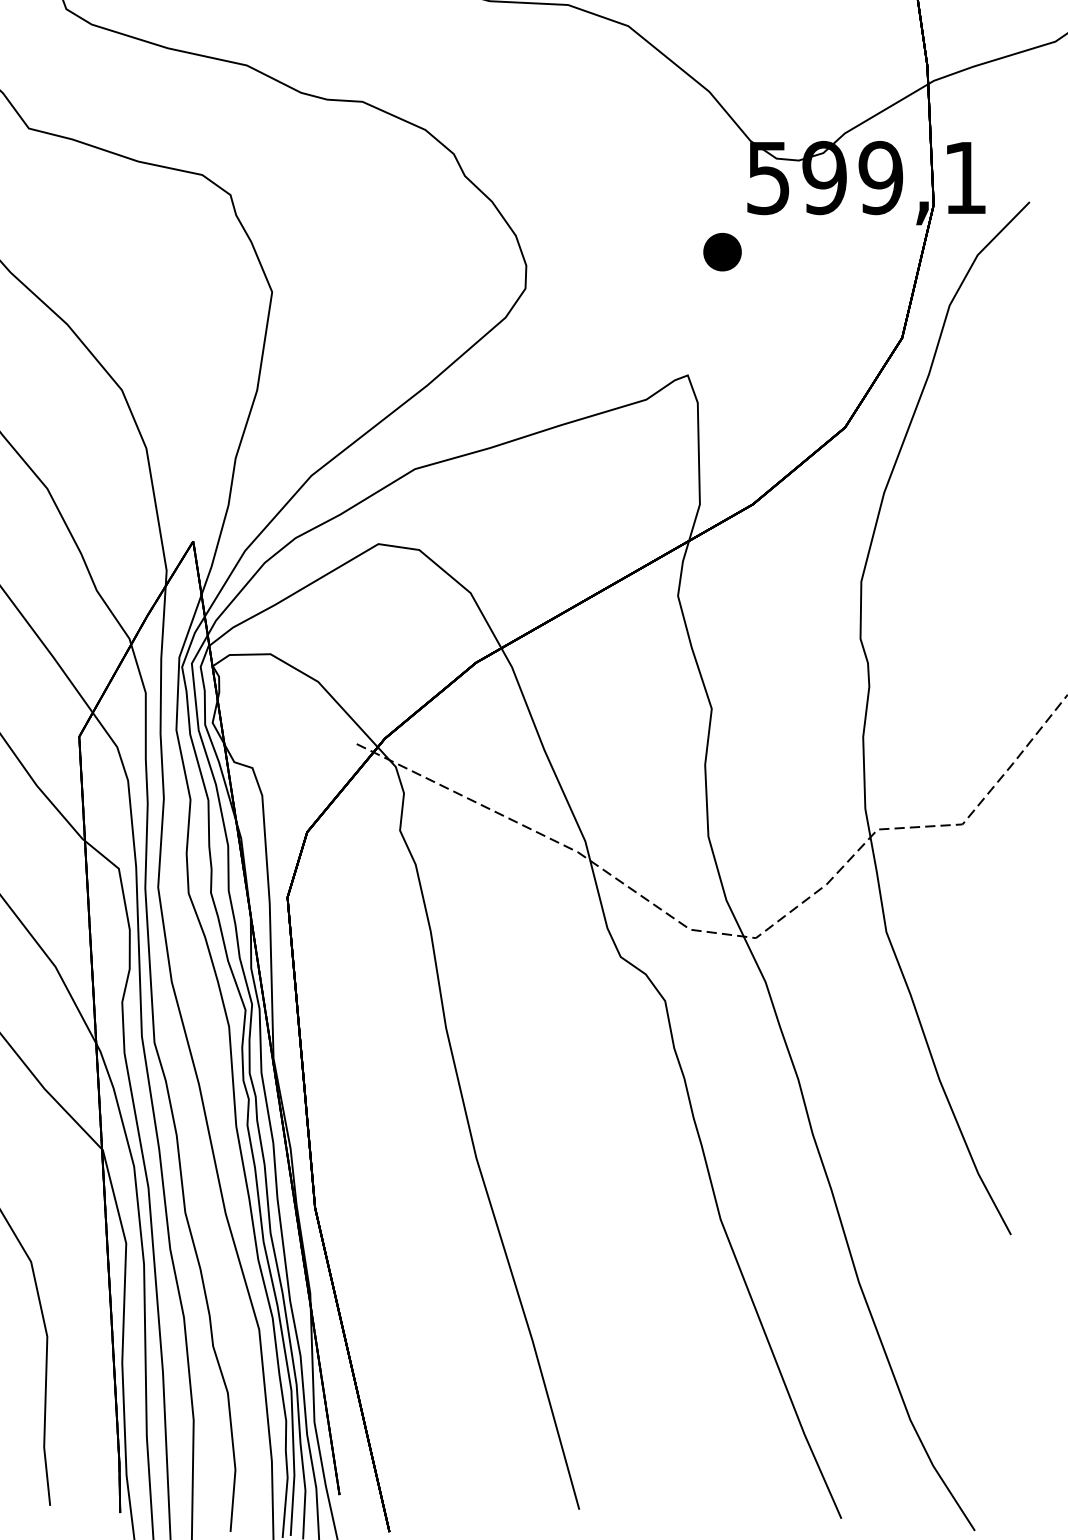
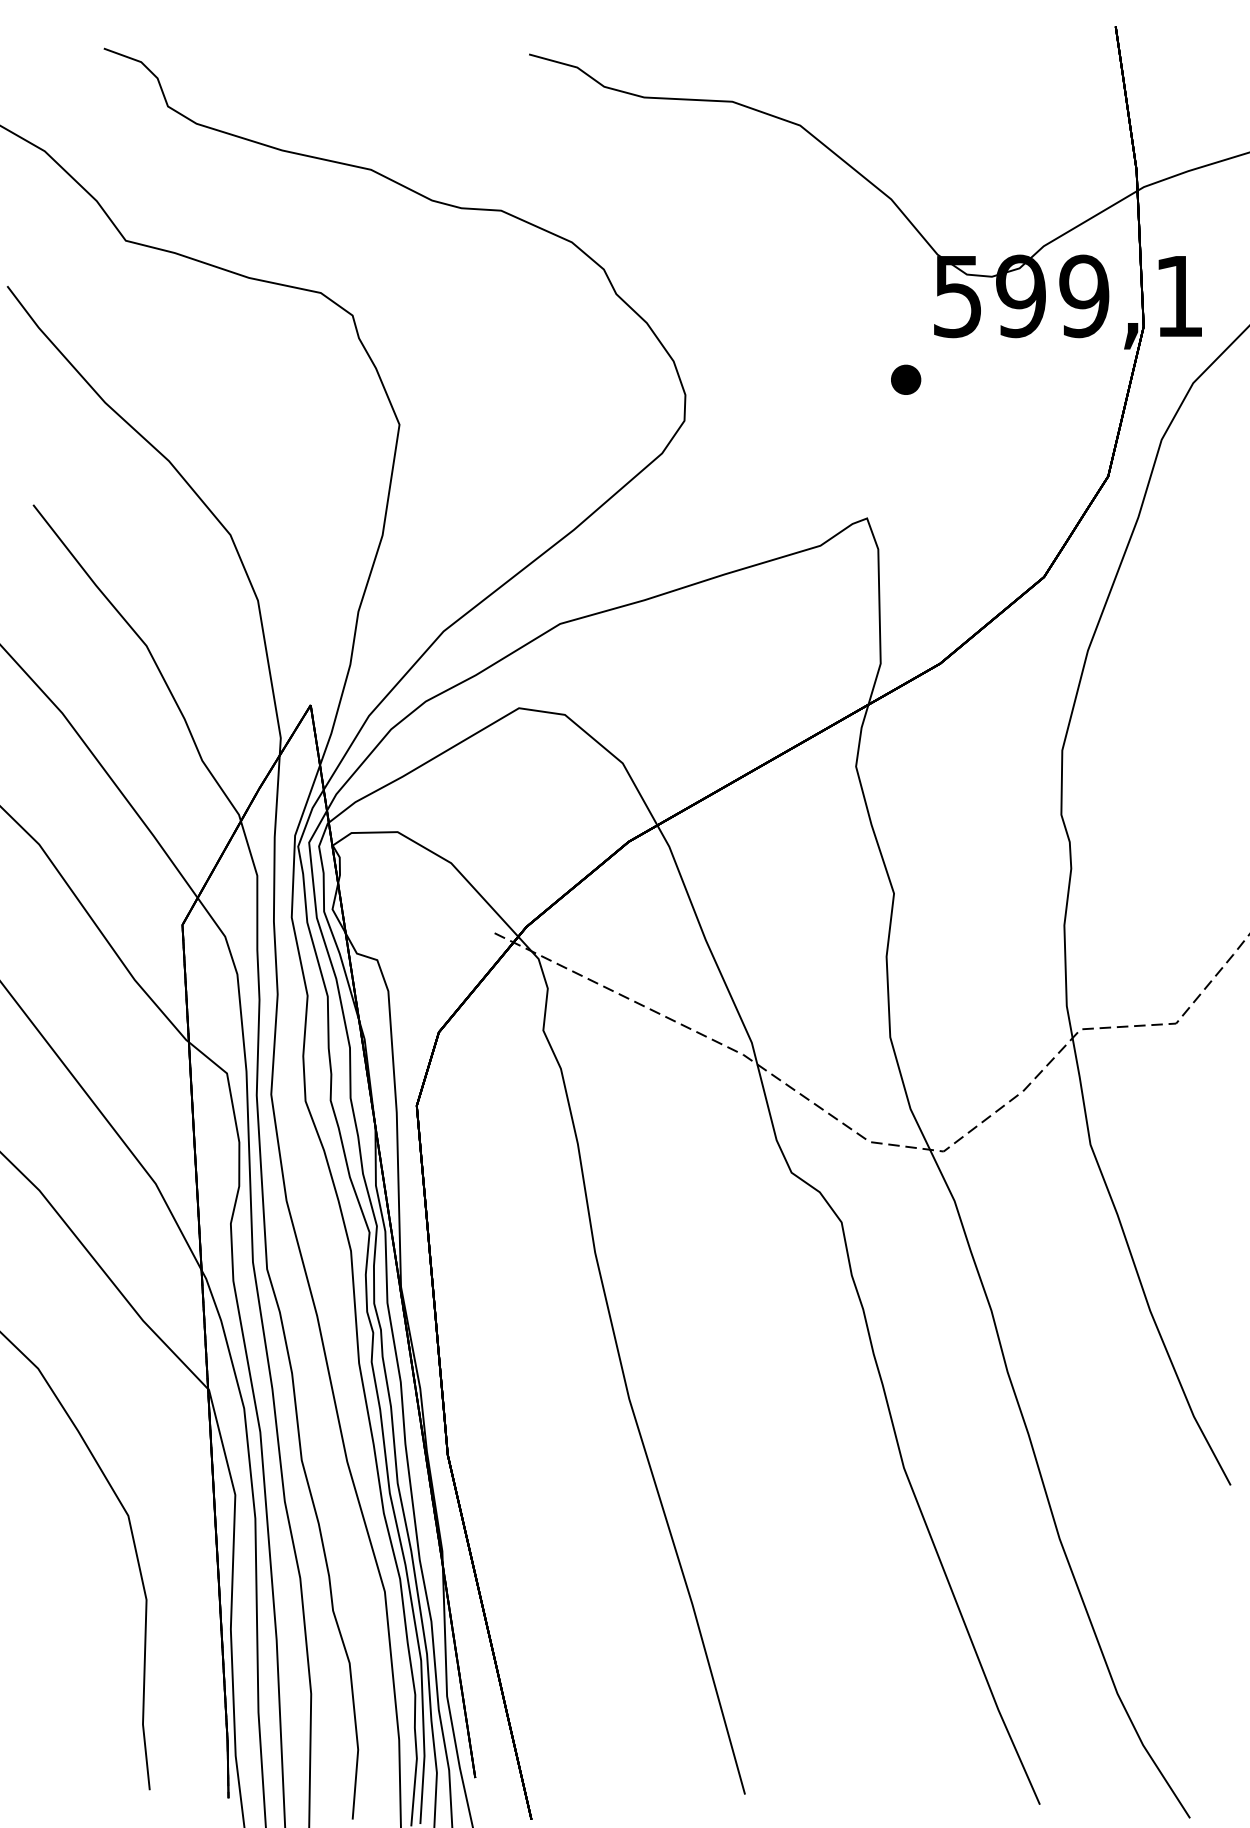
part: (721, 251) -> (905, 379), size x0.7

